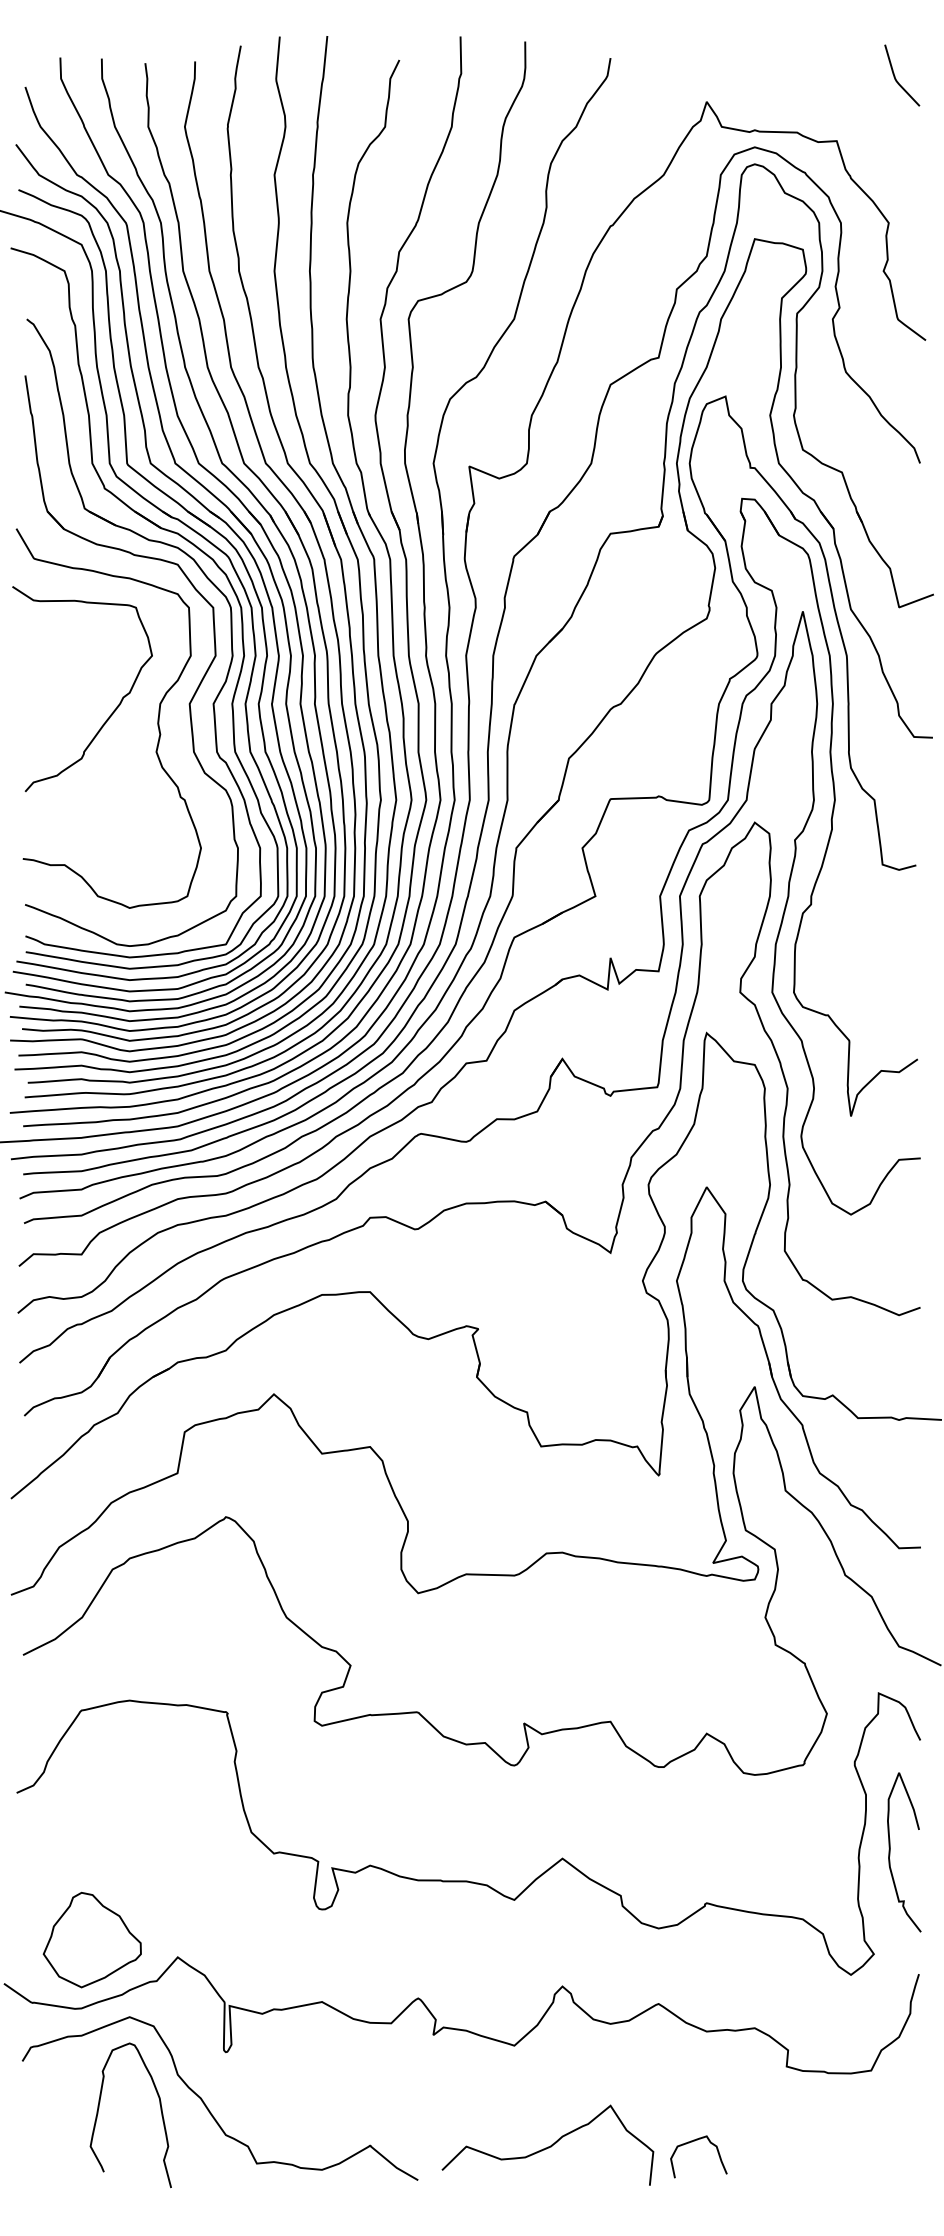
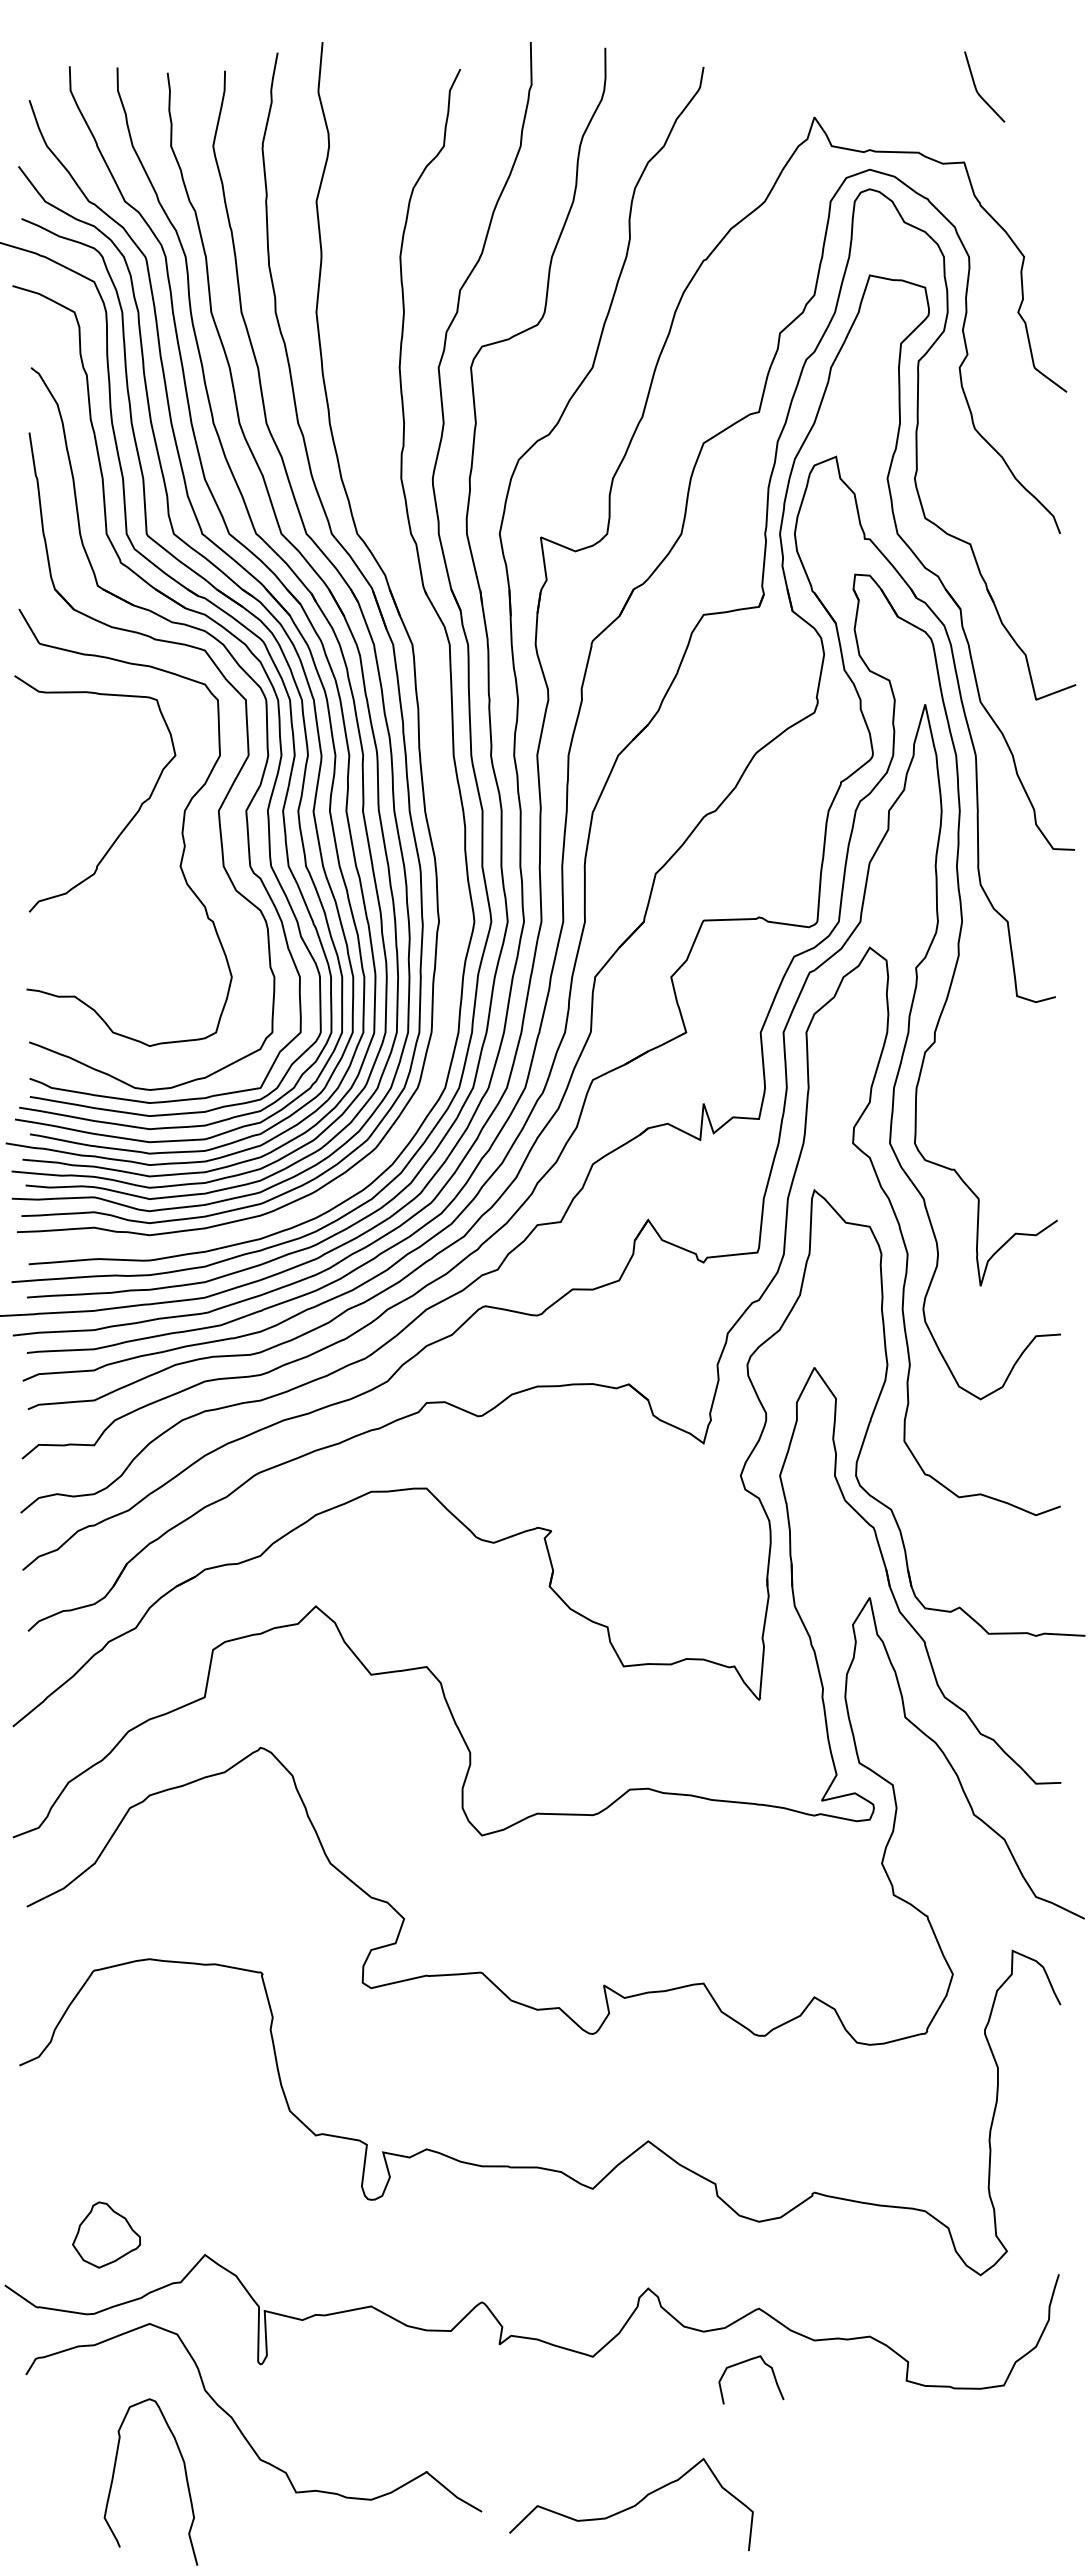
curve: (896, 77) -> (977, 89), moved
part: (352, 513) -> (406, 591), removed
curve: (890, 1851) -> (1026, 2132), removed
part: (92, 1939) -> (106, 2234), size x0.6
curve: (160, 2111) -> (185, 2477), moved
curve: (693, 2141) -> (745, 2362), moved
curve: (548, 2146) -> (632, 2505), moved

